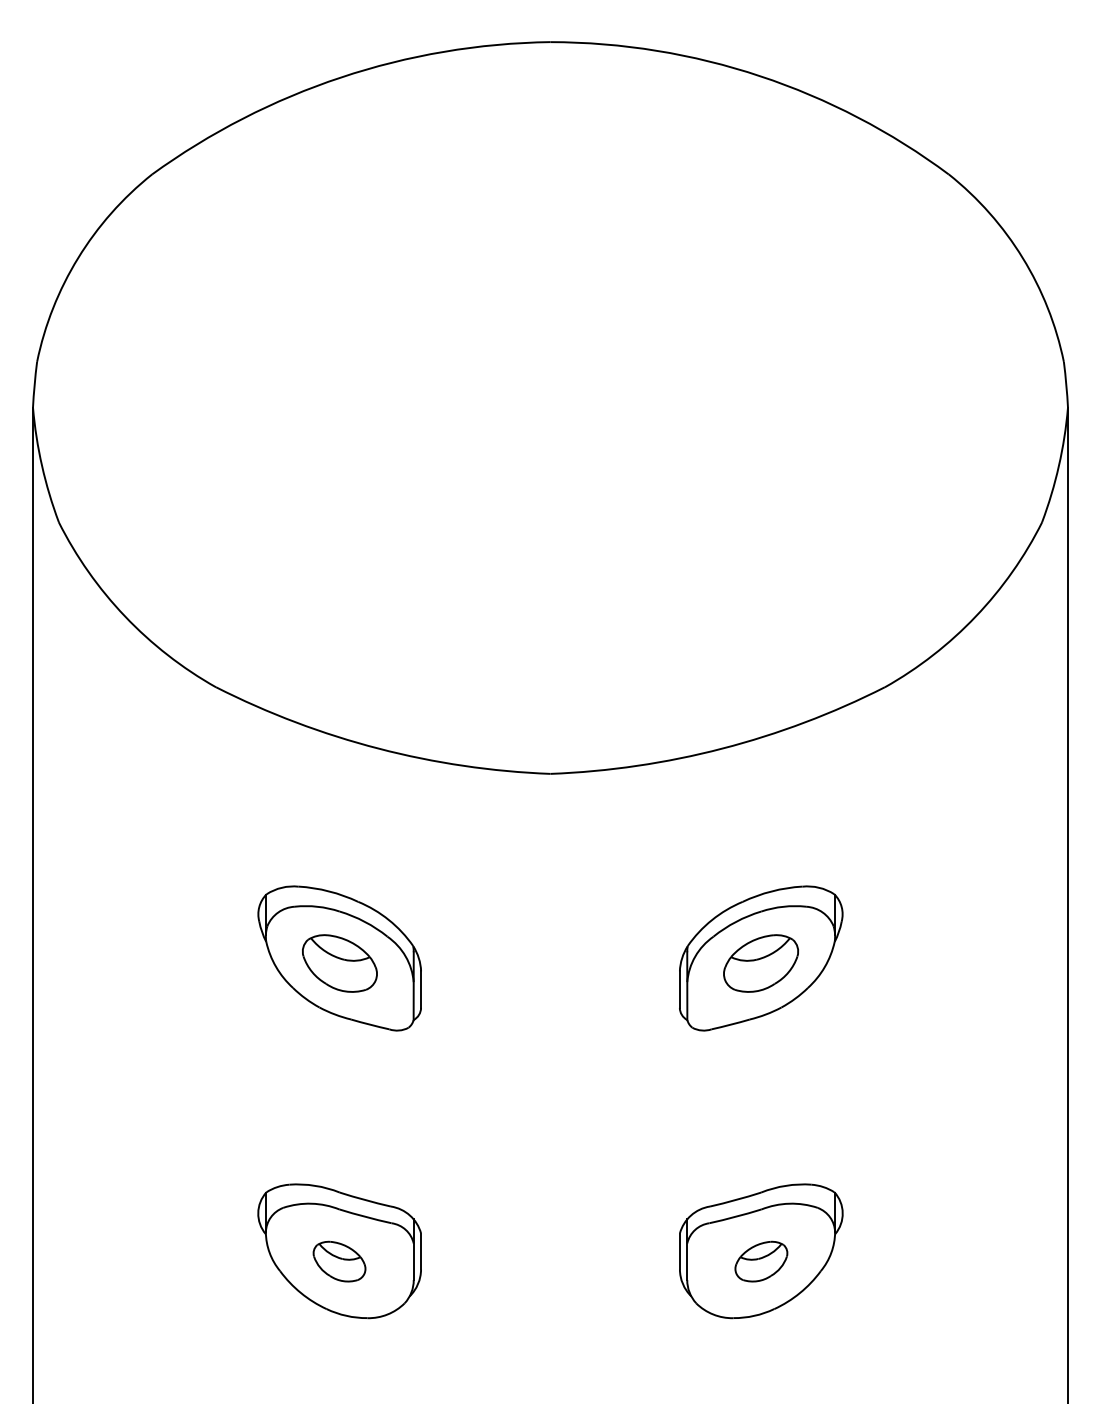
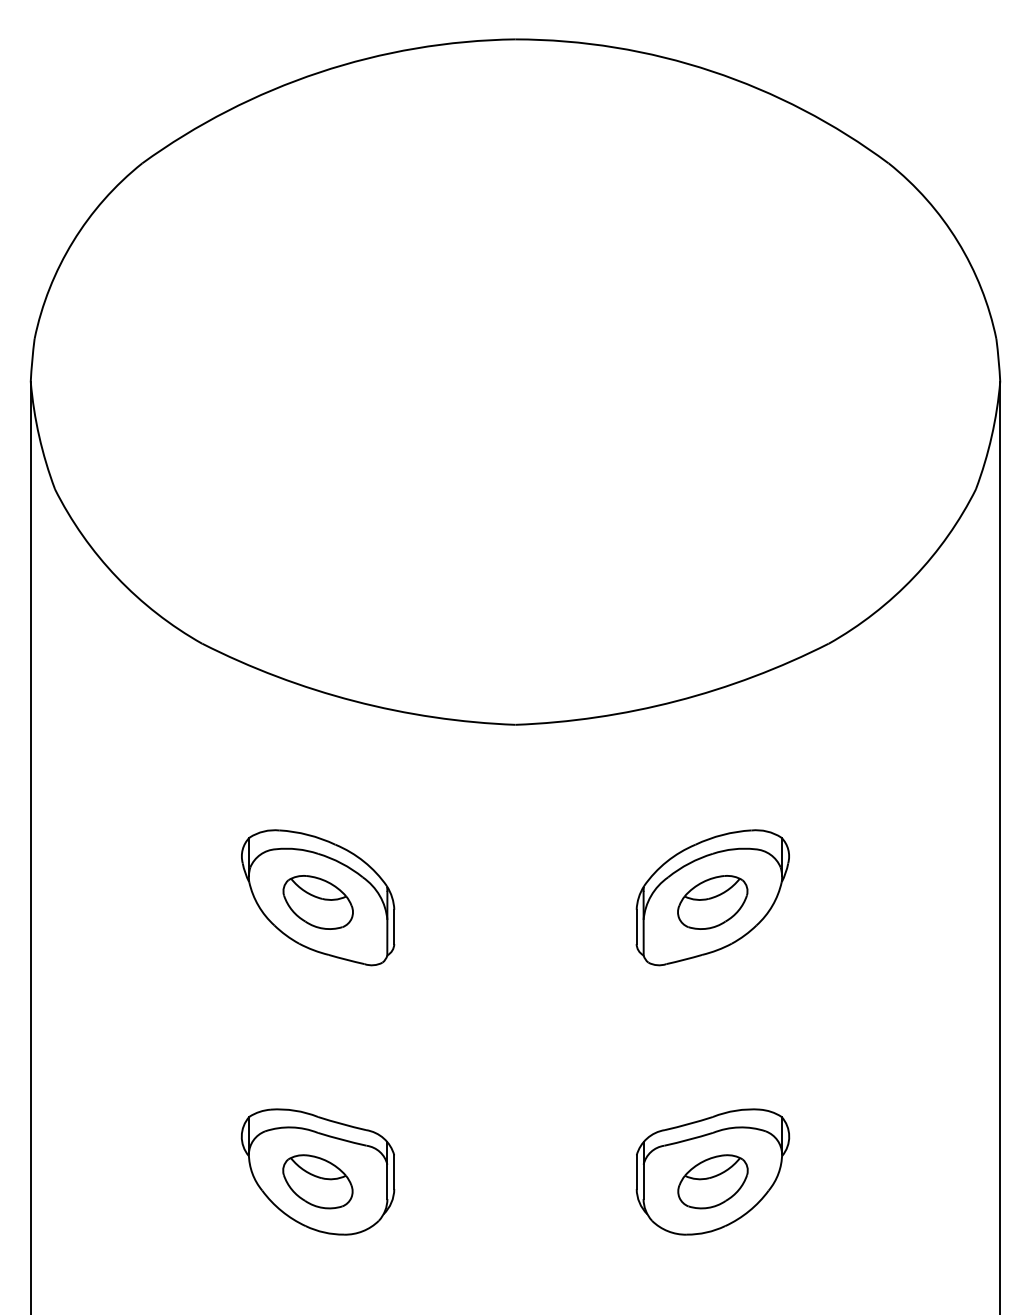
part: (339, 1261) -> (317, 1181), size x1.43
part: (761, 1261) -> (713, 1181), size x1.43

